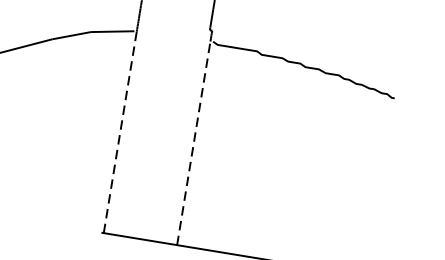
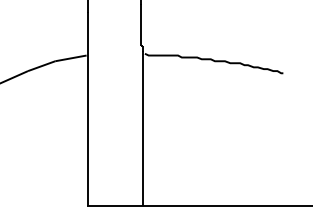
line: (120, 132) -> (88, 130), dashed -> solid
line: (194, 143) -> (143, 129), dashed -> solid

